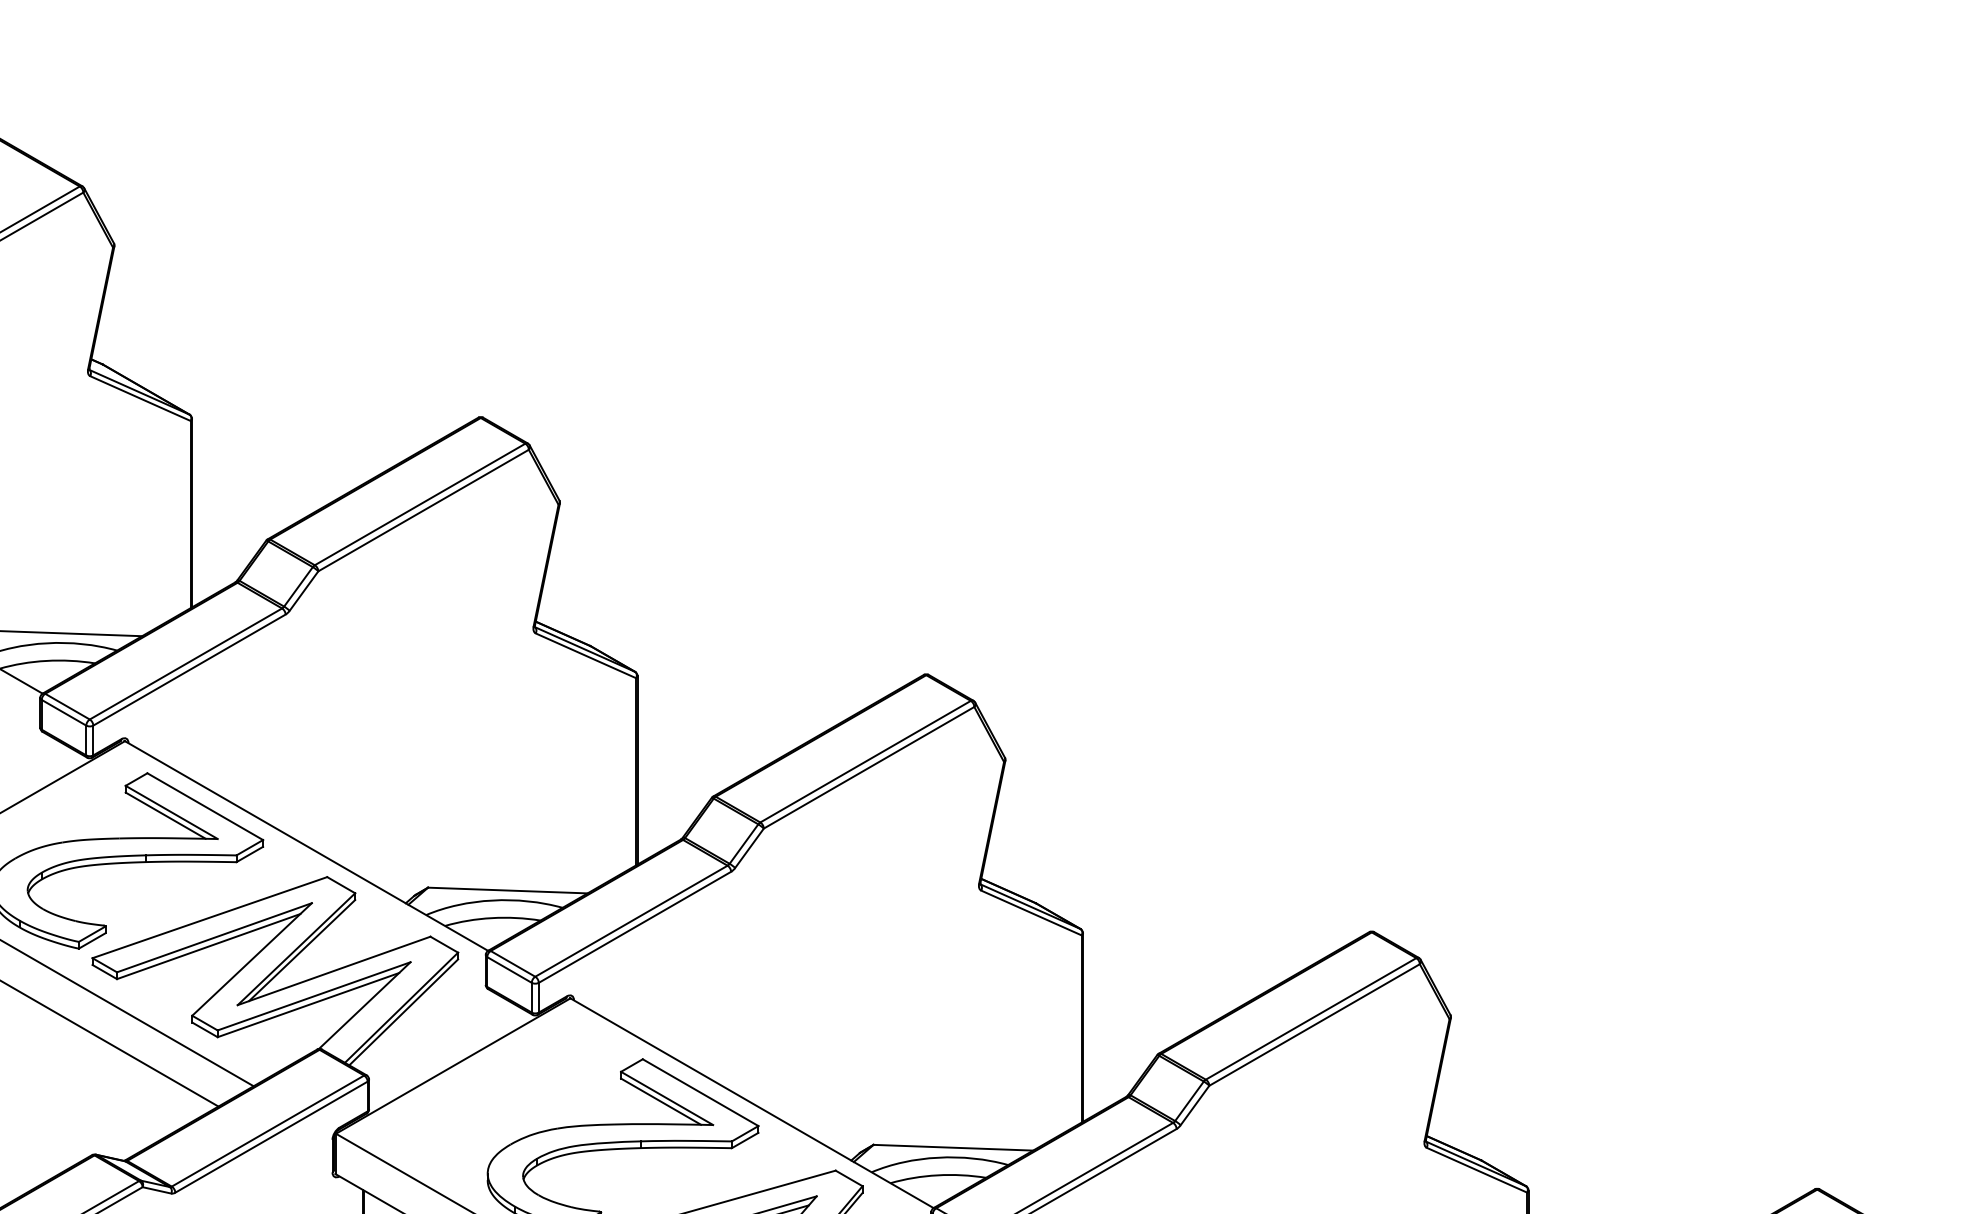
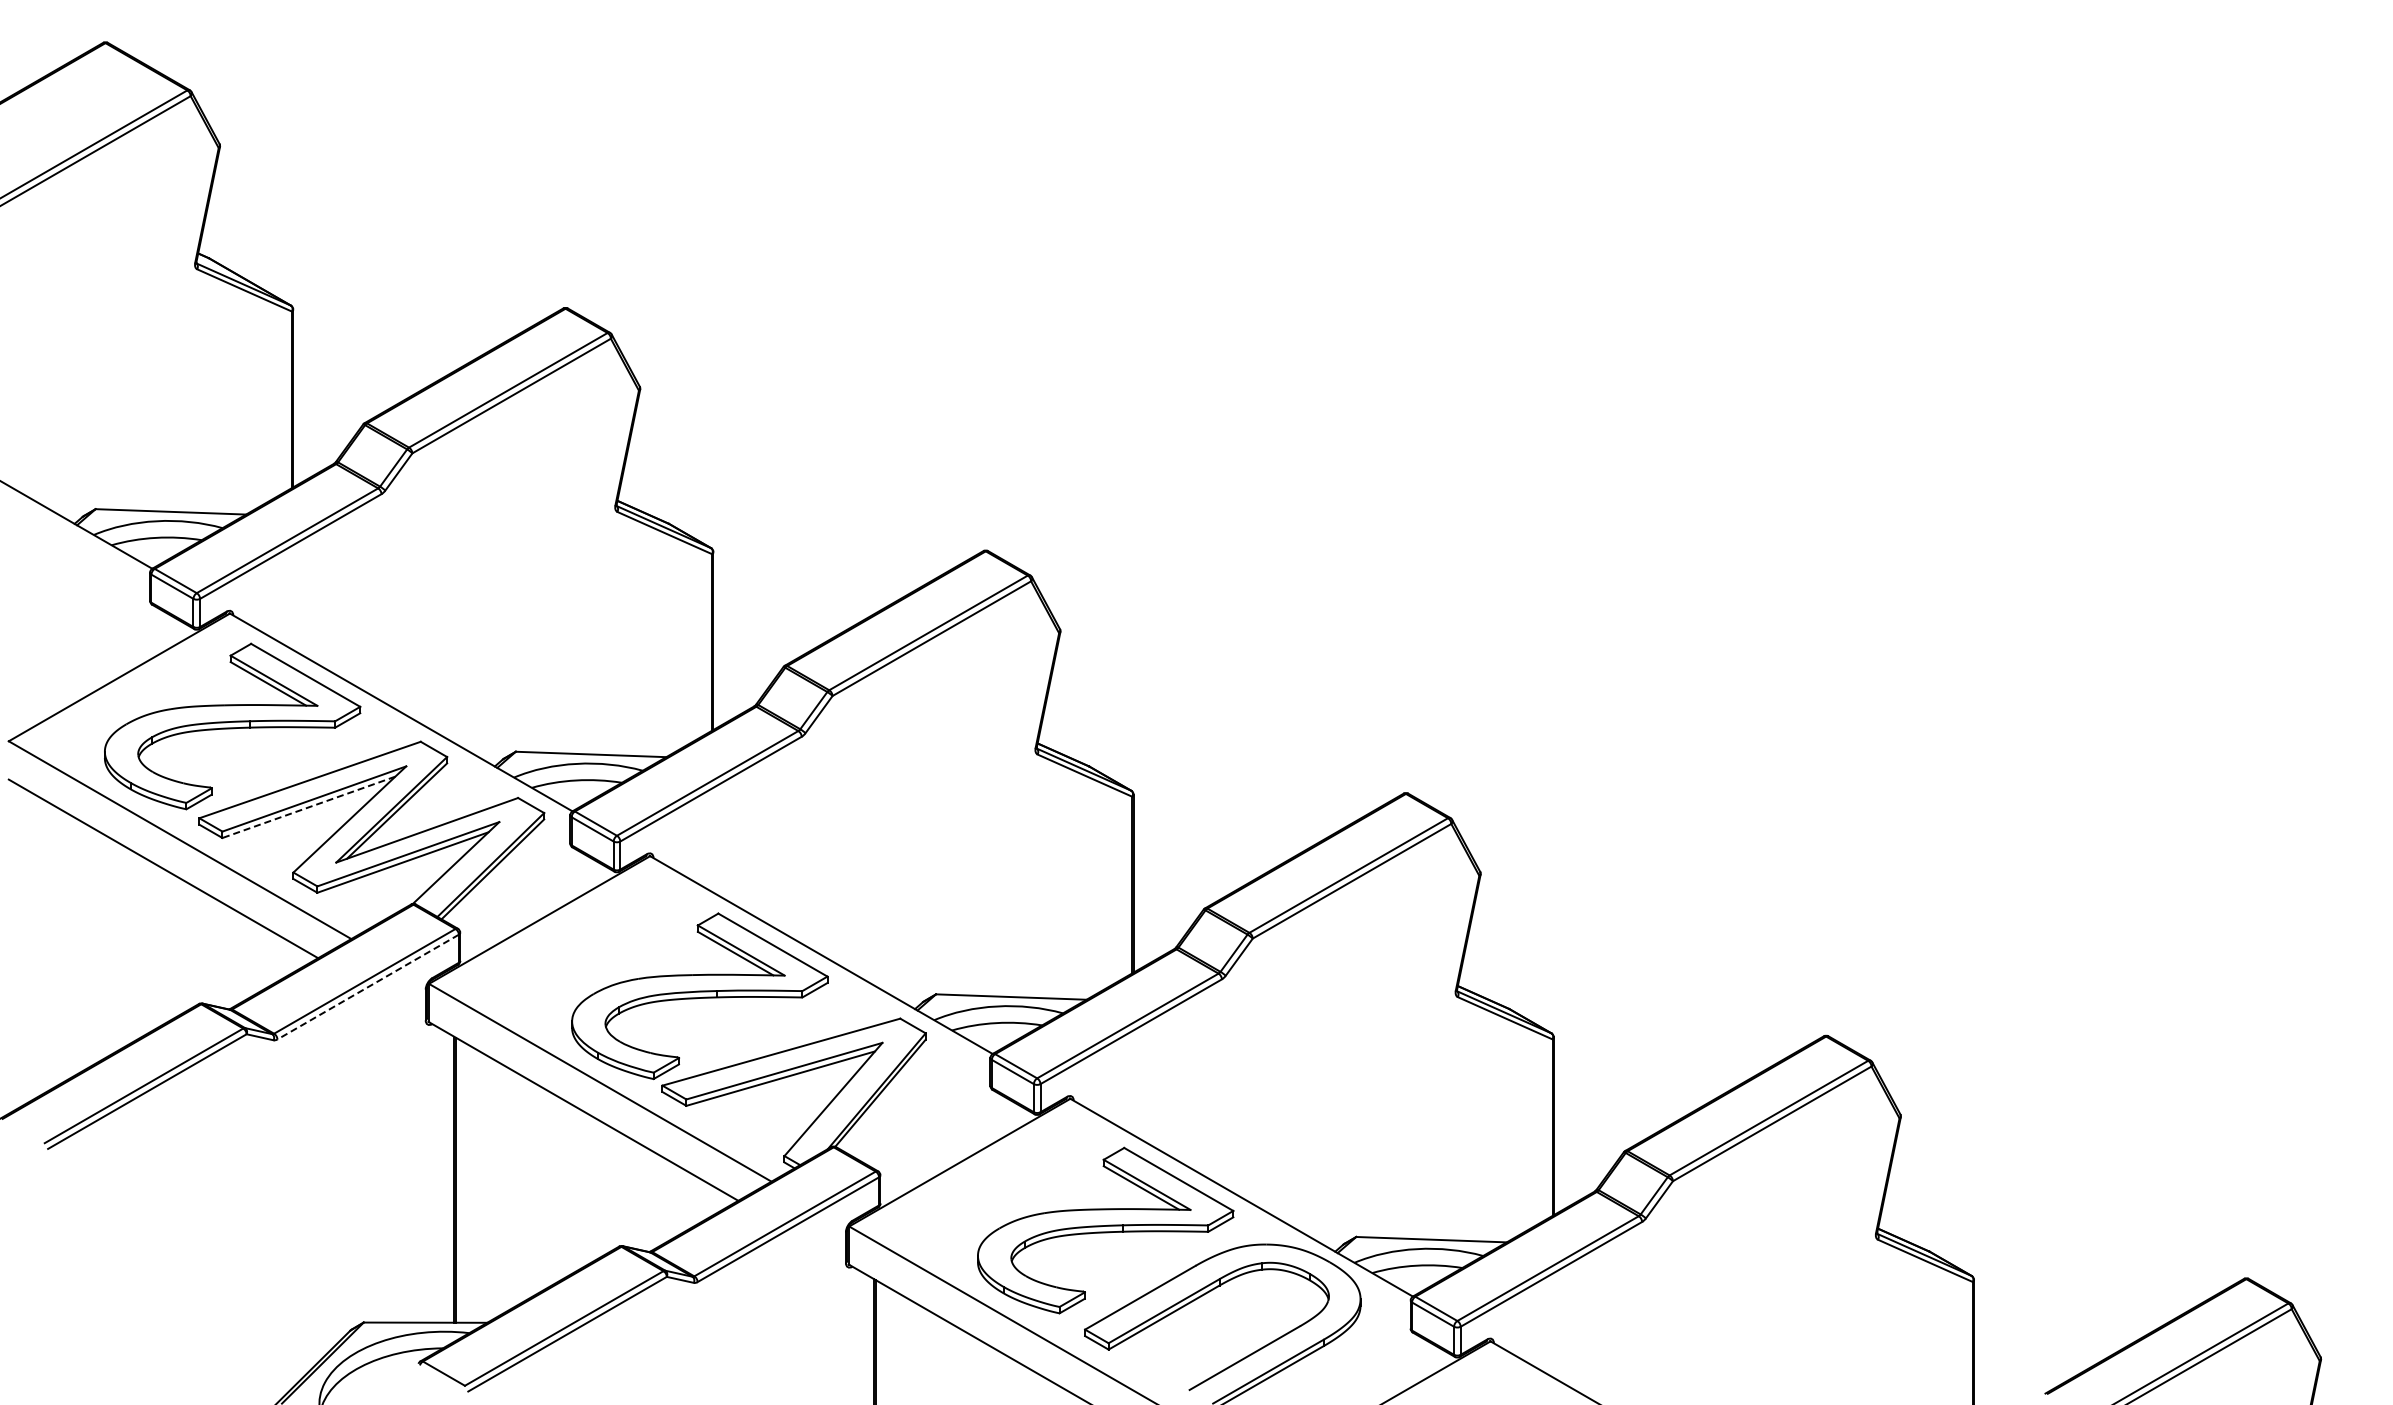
line: (208, 946) -> (308, 807), solid -> dashed
line: (271, 1137) -> (368, 987), solid -> dashed

